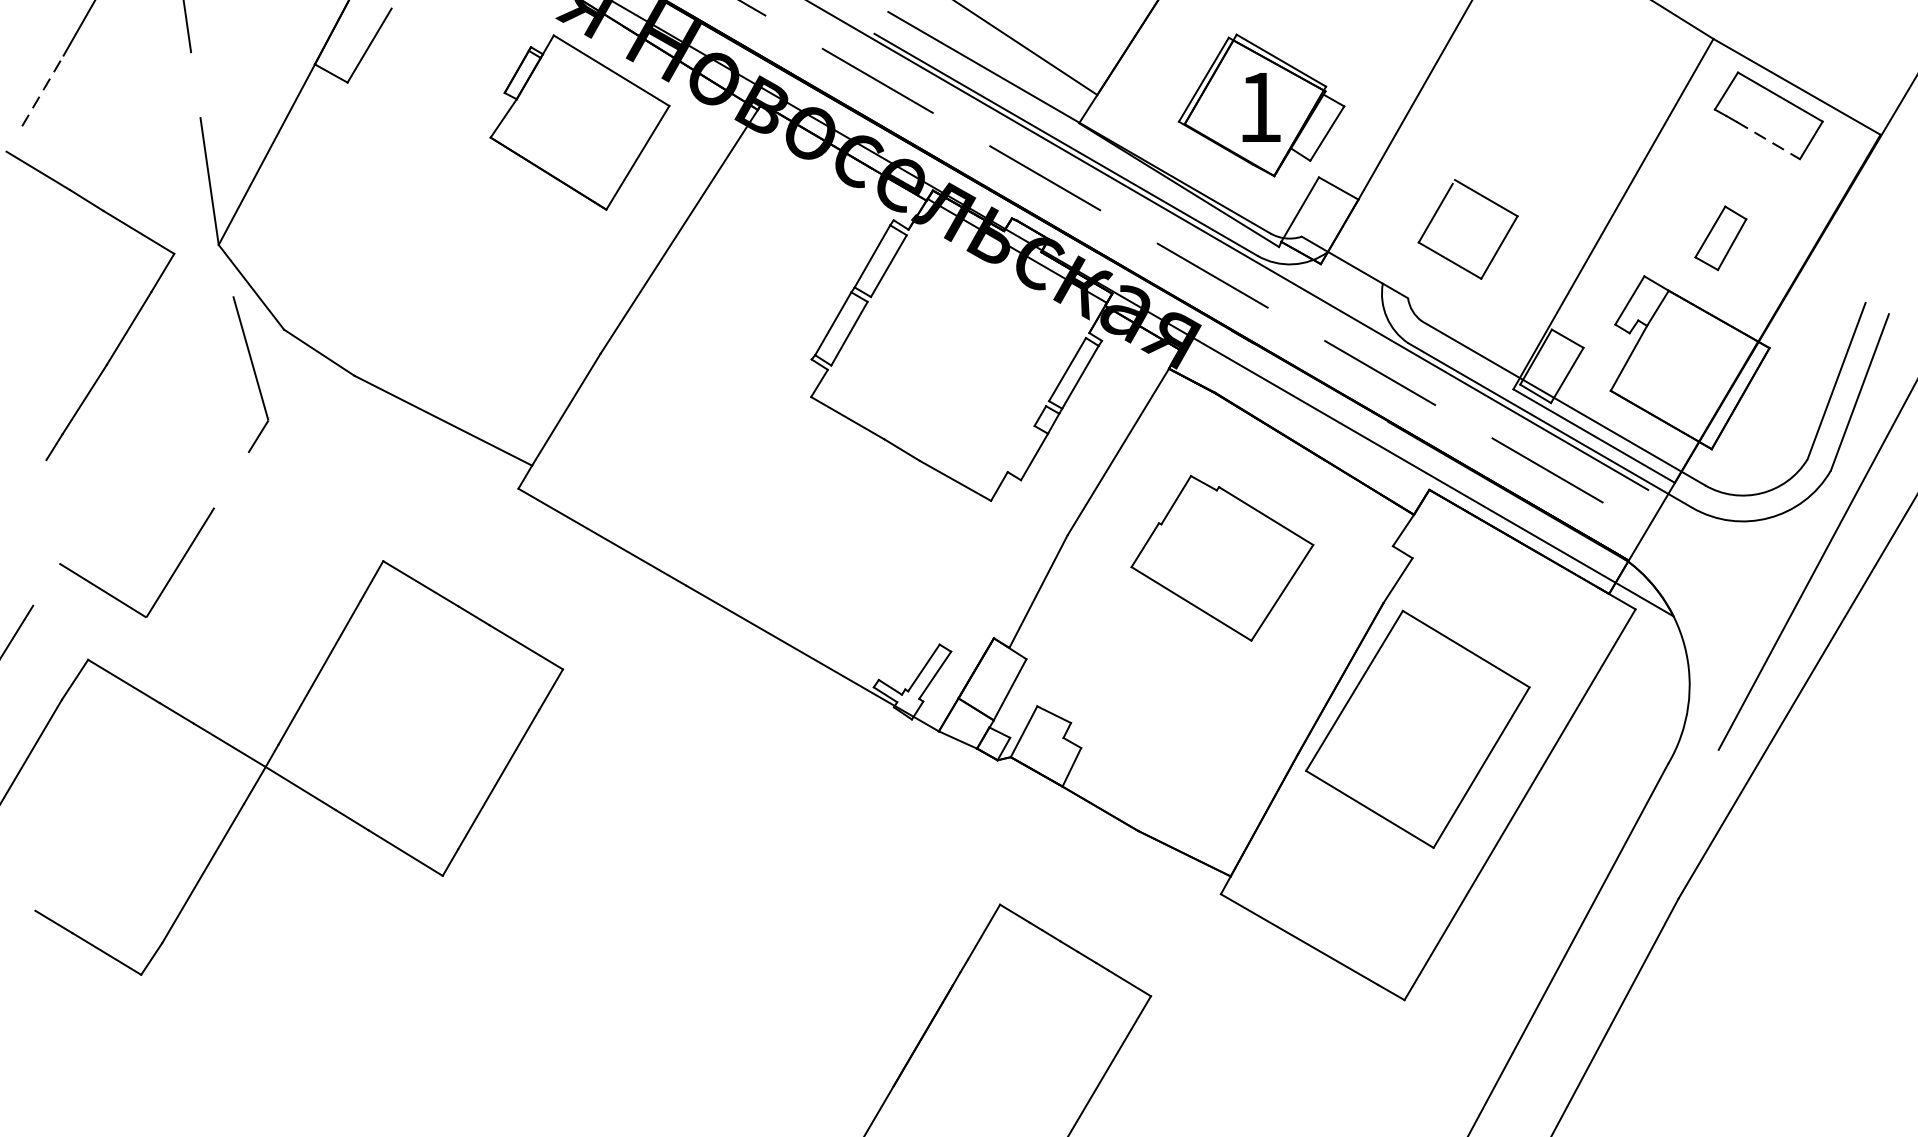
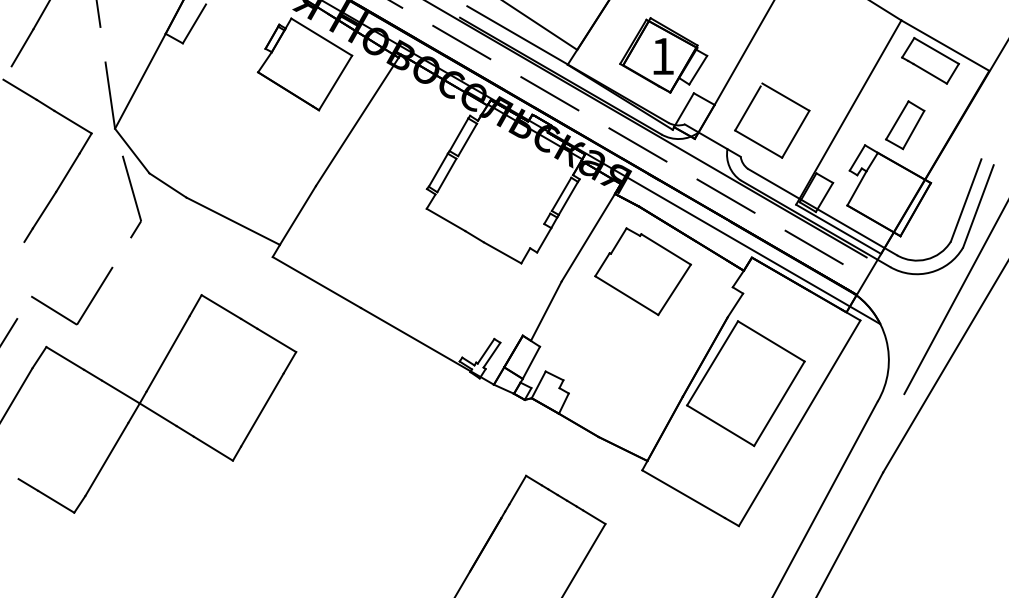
line: (42, 90) -> (22, 47), dashed -> solid
line: (1768, 141) -> (930, 74), dashed -> solid
part: (1468, 229) -> (772, 120), size x1.43
part: (1721, 238) -> (905, 125), size x1.43
part: (1221, 558) -> (642, 271), moved

